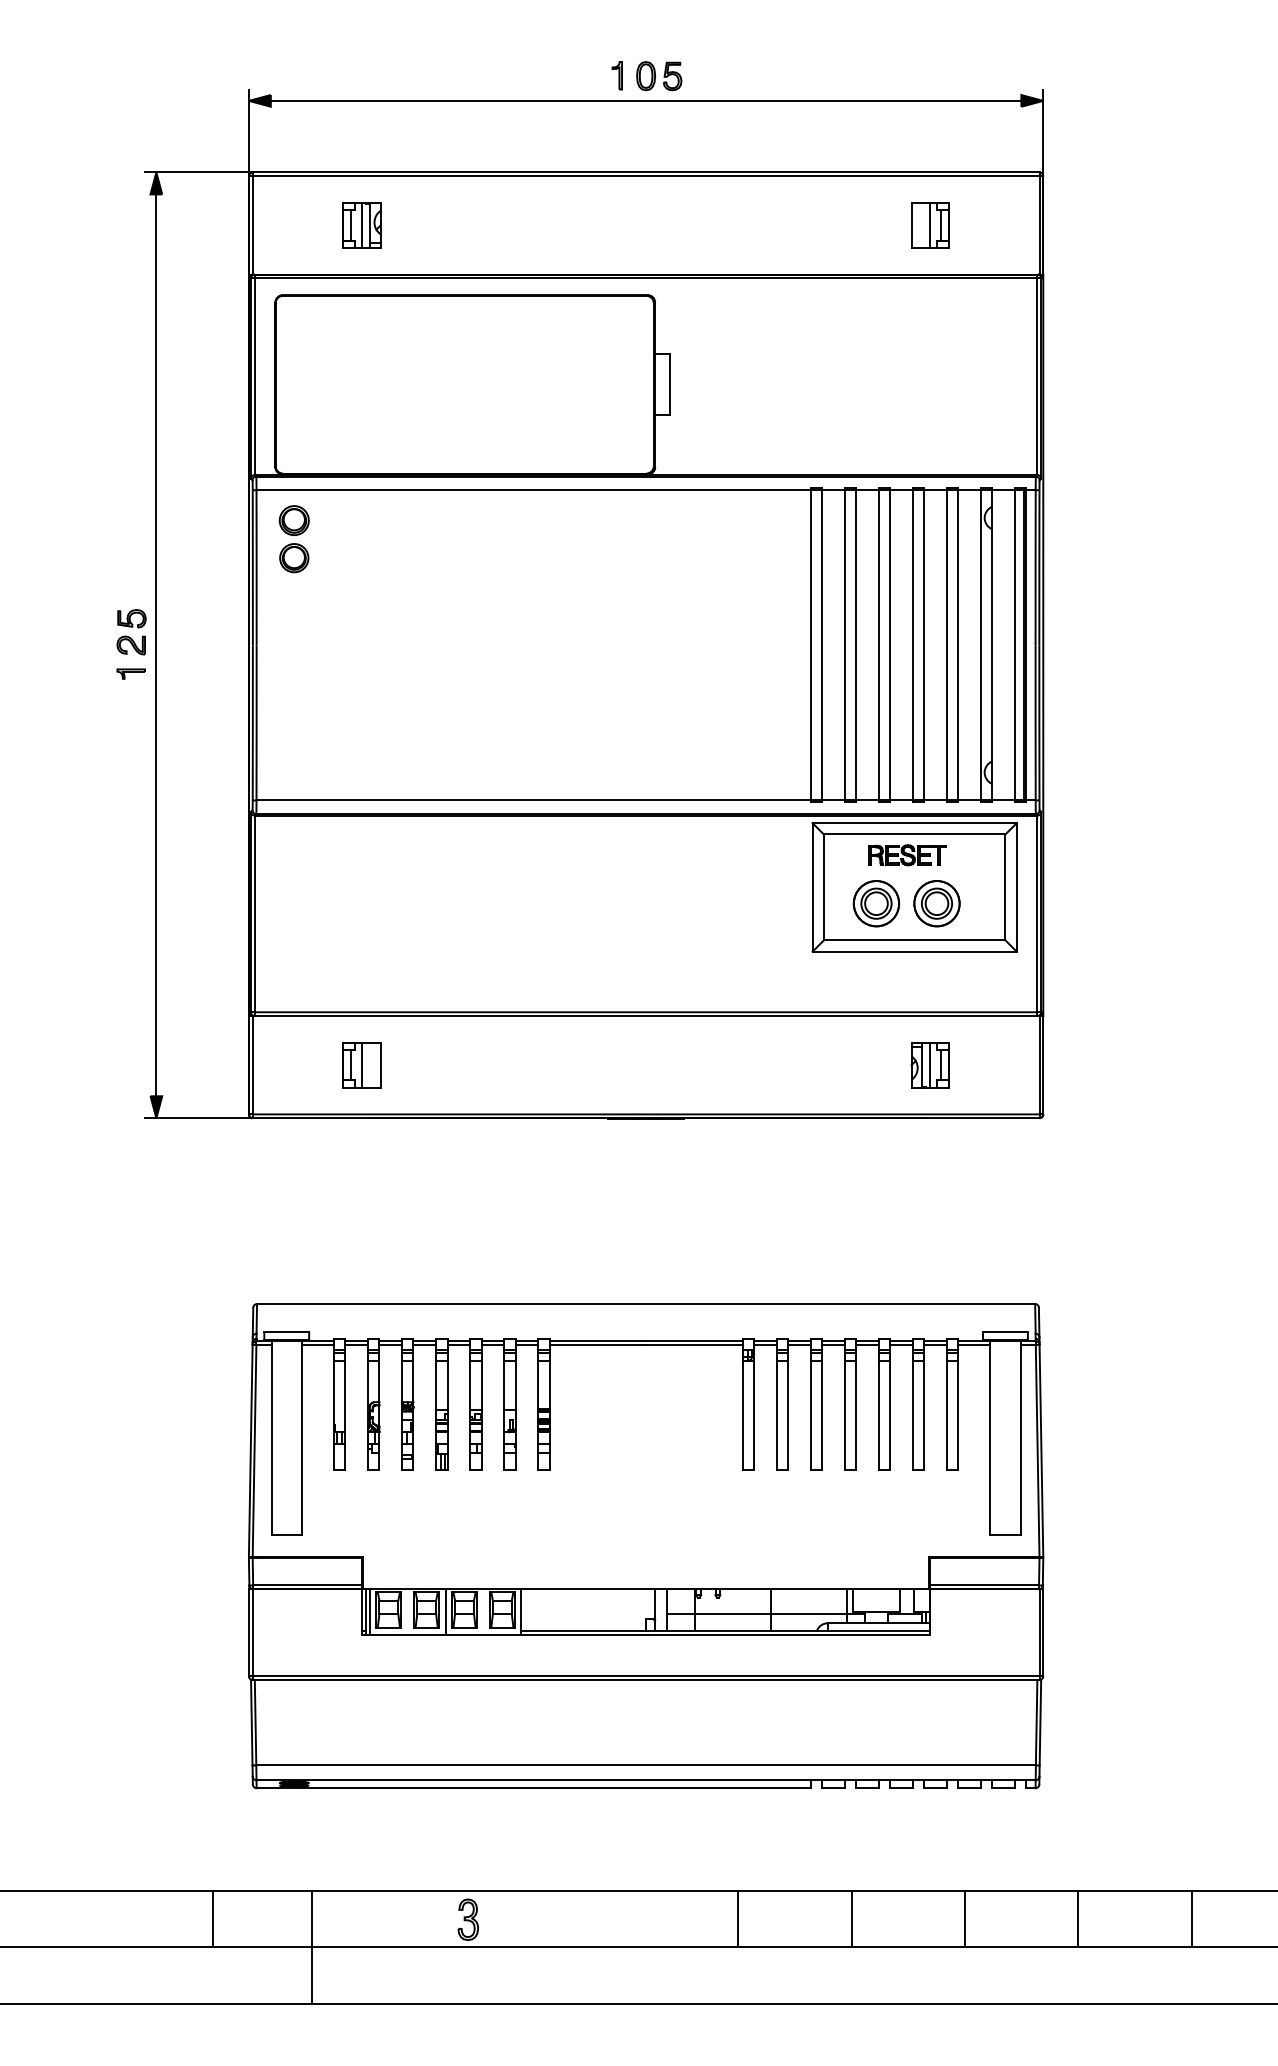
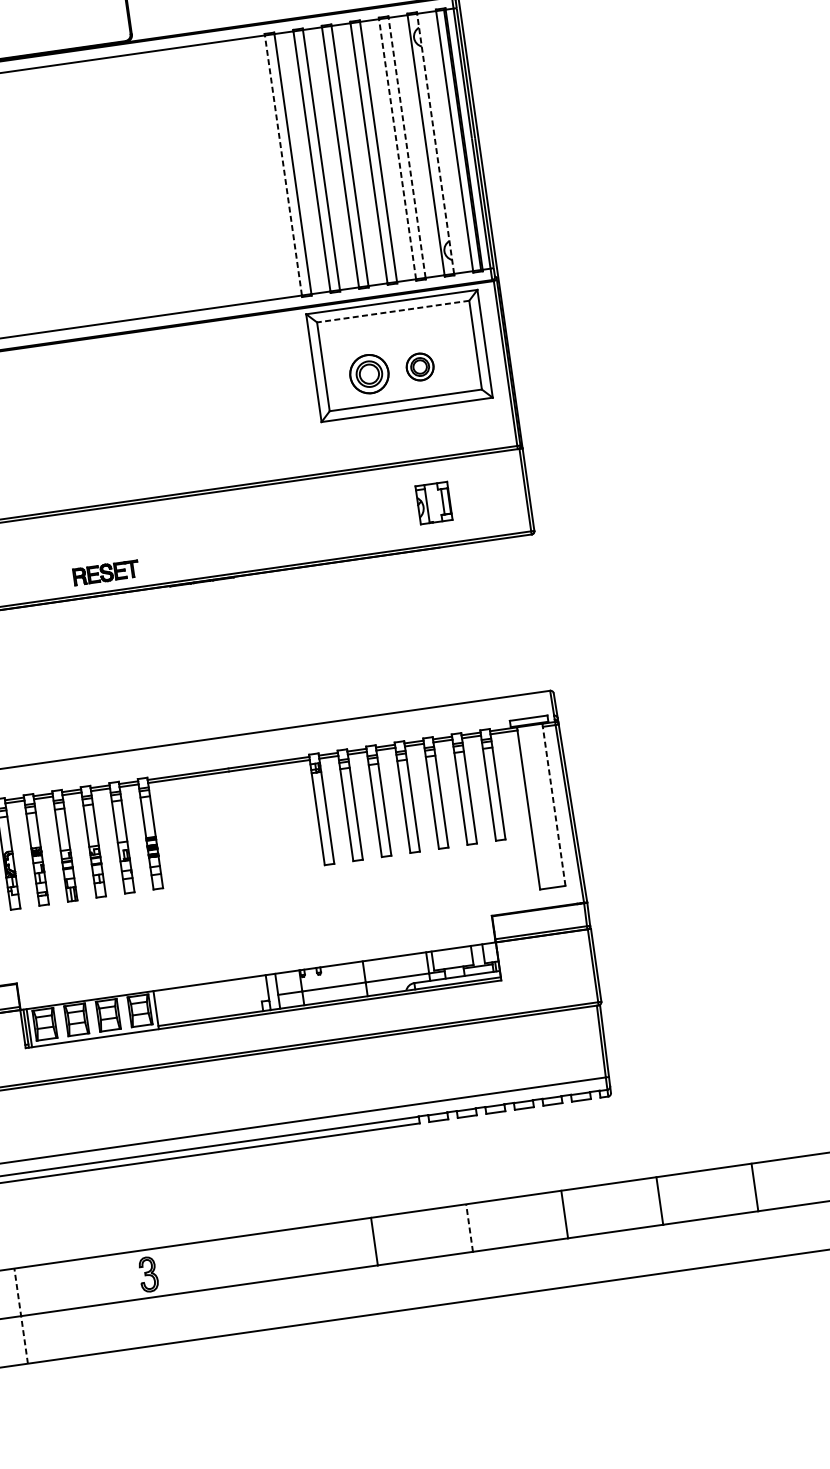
line: (810, 644) -> (283, 164), solid -> dashed
line: (946, 644) -> (397, 148), solid -> dashed
line: (958, 644) -> (407, 147), solid -> dashed
line: (992, 644) -> (435, 143), solid -> dashed
line: (914, 834) -> (393, 311), solid -> dashed
part: (907, 855) -> (106, 573), moved
part: (936, 903) -> (419, 366), size x0.7
line: (929, 1064) -> (433, 502), removed
line: (1020, 1439) -> (554, 806), solid -> dashed
line: (445, 1611) -> (92, 1018), removed
line: (851, 1918) -> (469, 1227), solid -> dashed
line: (312, 1947) -> (21, 1316), solid -> dashed

